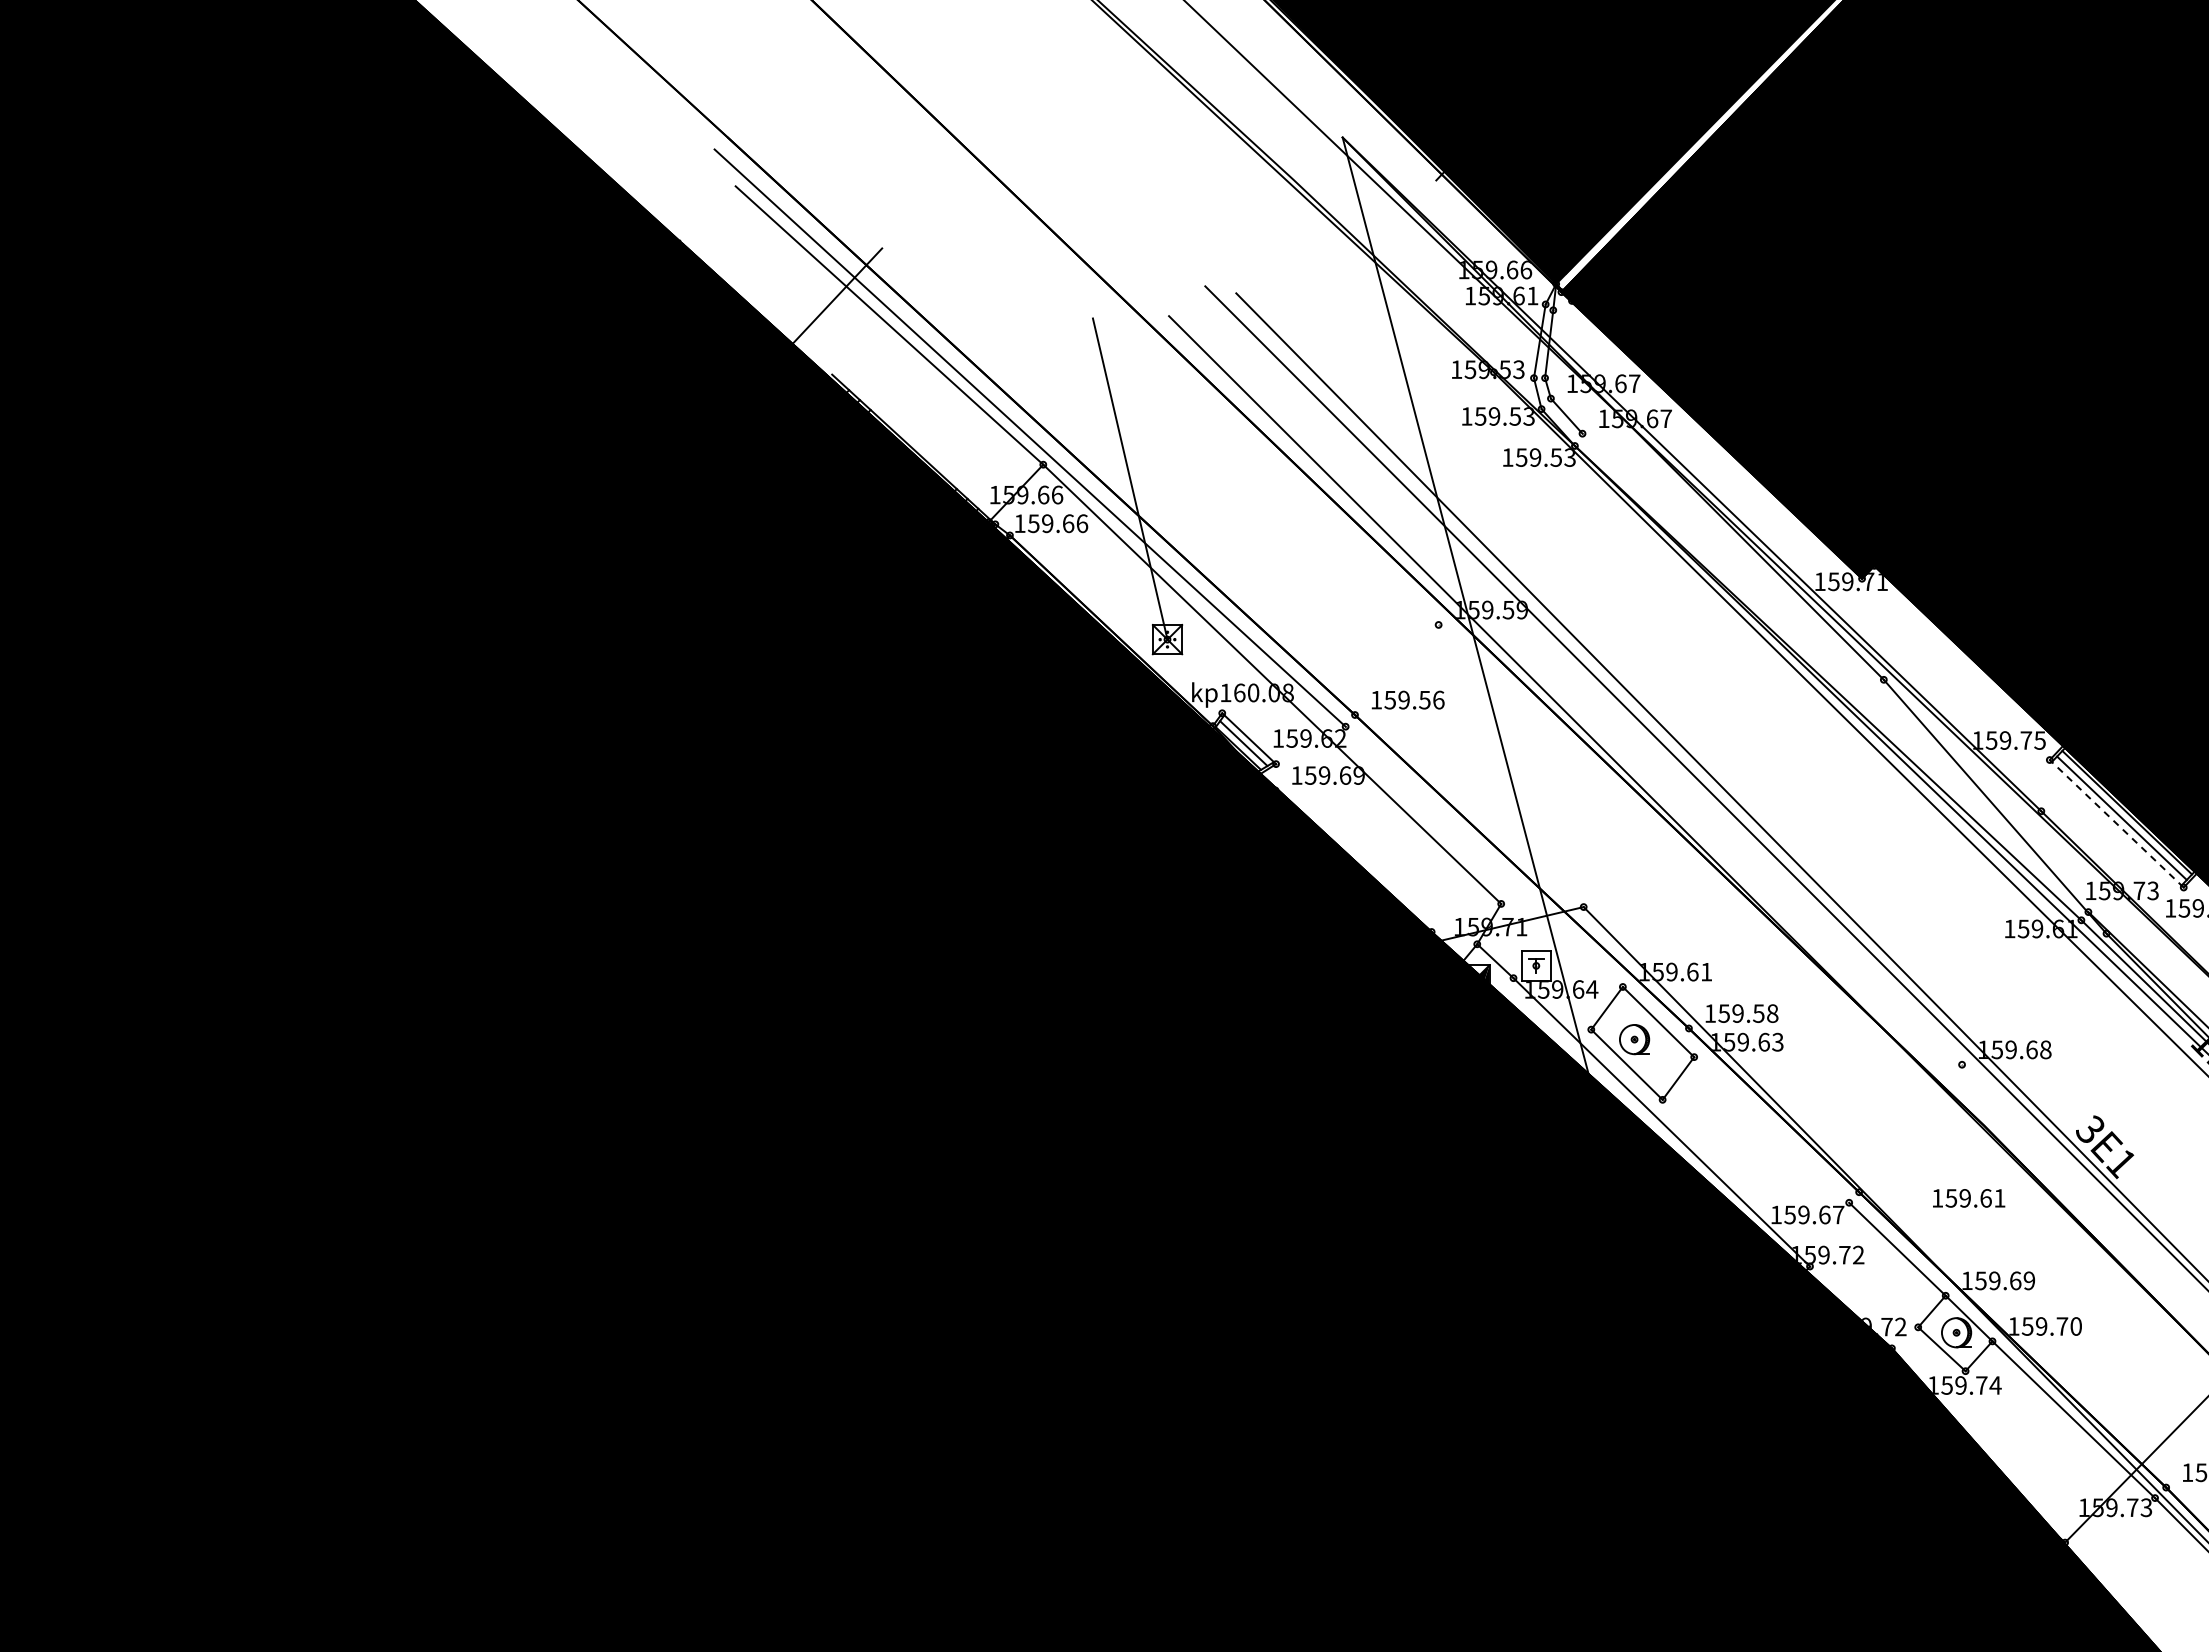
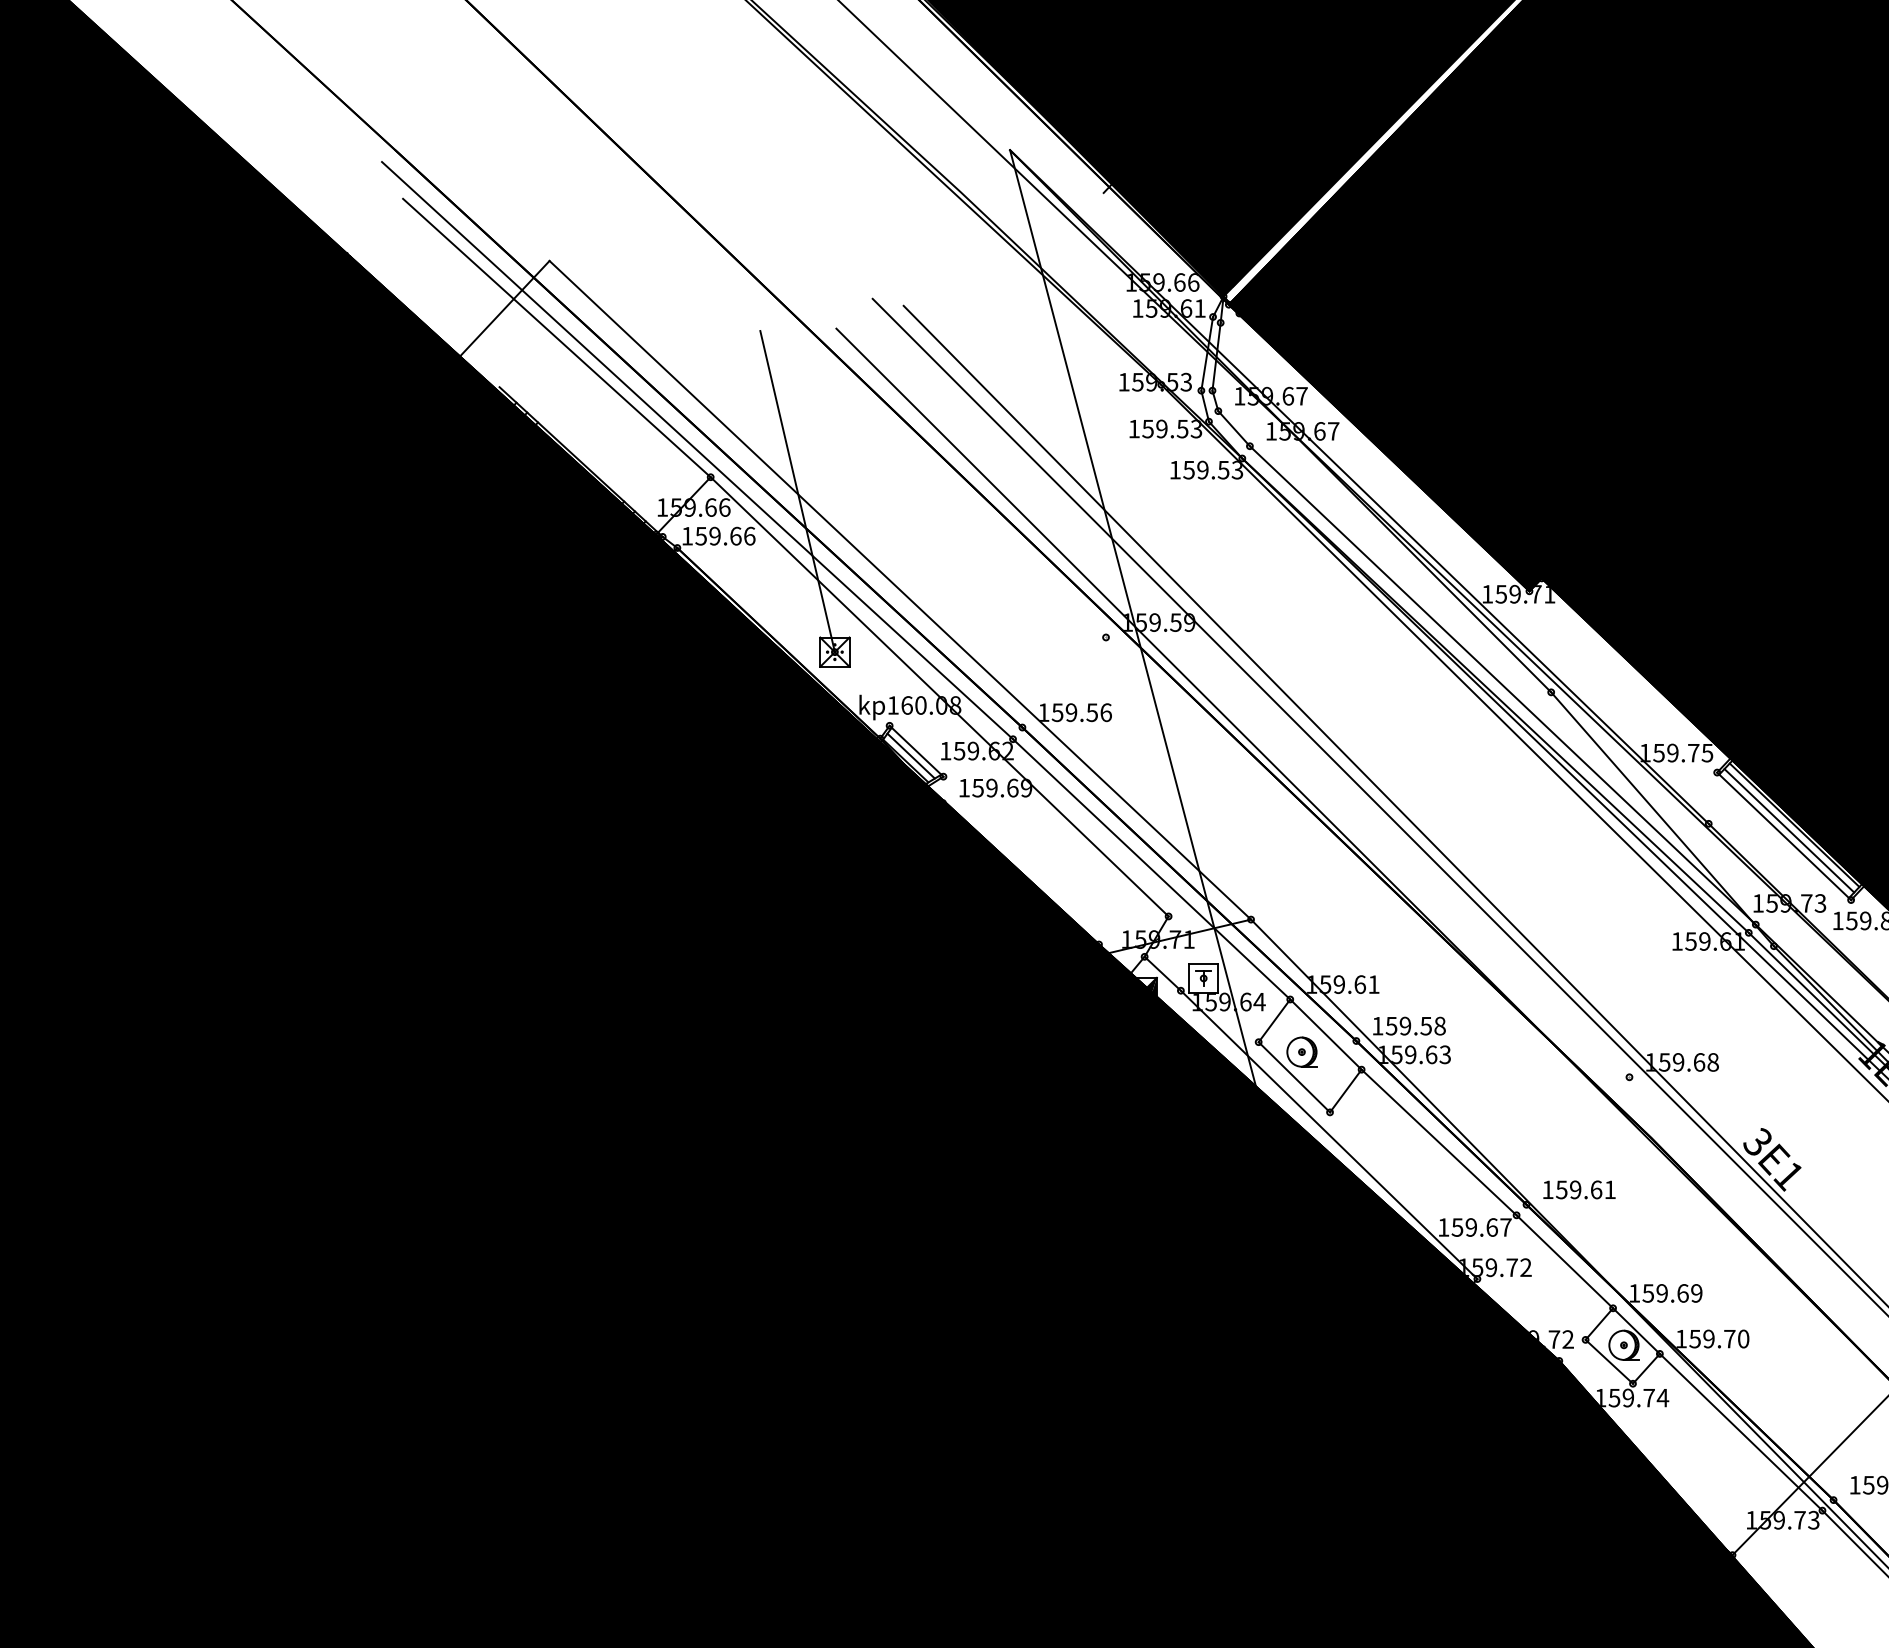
line: (1232, 577) -> (899, 590), added
line: (1835, 672) -> (1502, 685), added
line: (2116, 823) -> (1783, 836), dashed -> solid
line: (1483, 856) -> (1150, 869), added
line: (1771, 1129) -> (1438, 1142), added
text: (1969, 1198) -> (1579, 1190), moved

